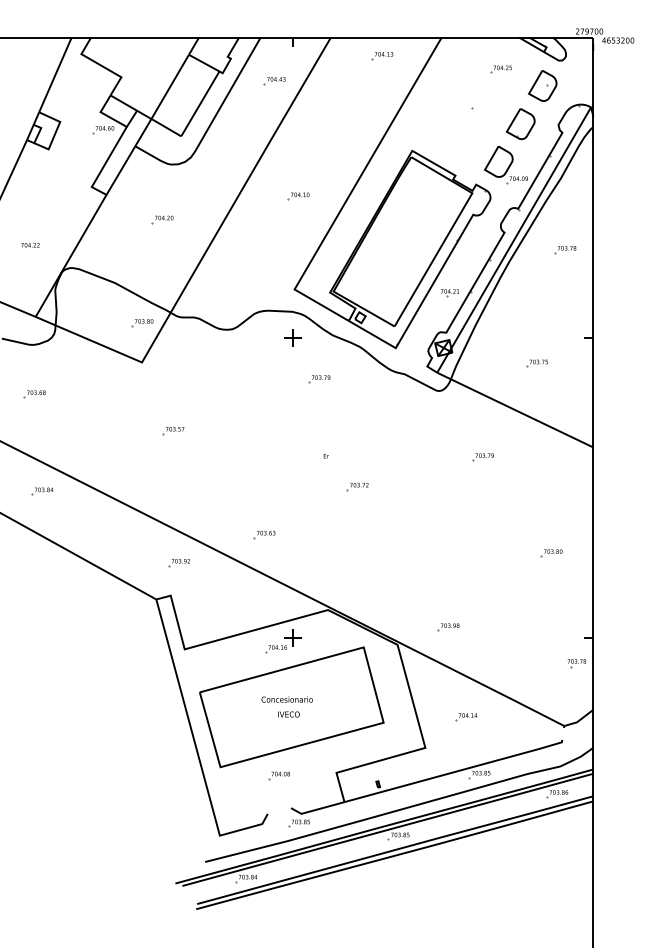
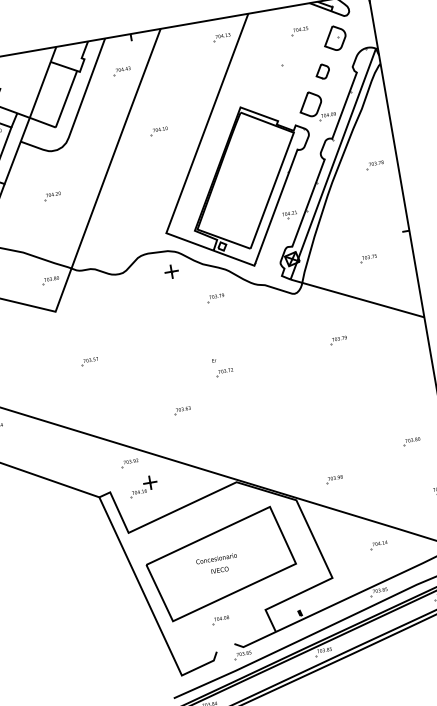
part: (382, 56) -> (222, 37), moved
part: (520, 124) -> (322, 71), size x0.6
part: (298, 196) -> (159, 130), moved
part: (319, 379) -> (215, 297), moved
part: (357, 486) -> (224, 372), moved
part: (264, 534) -> (182, 410), moved
part: (551, 553) -> (411, 441), moved
part: (178, 563) -> (129, 463), moved
part: (283, 641) -> (143, 486), moved
part: (466, 717) -> (379, 545), moved

